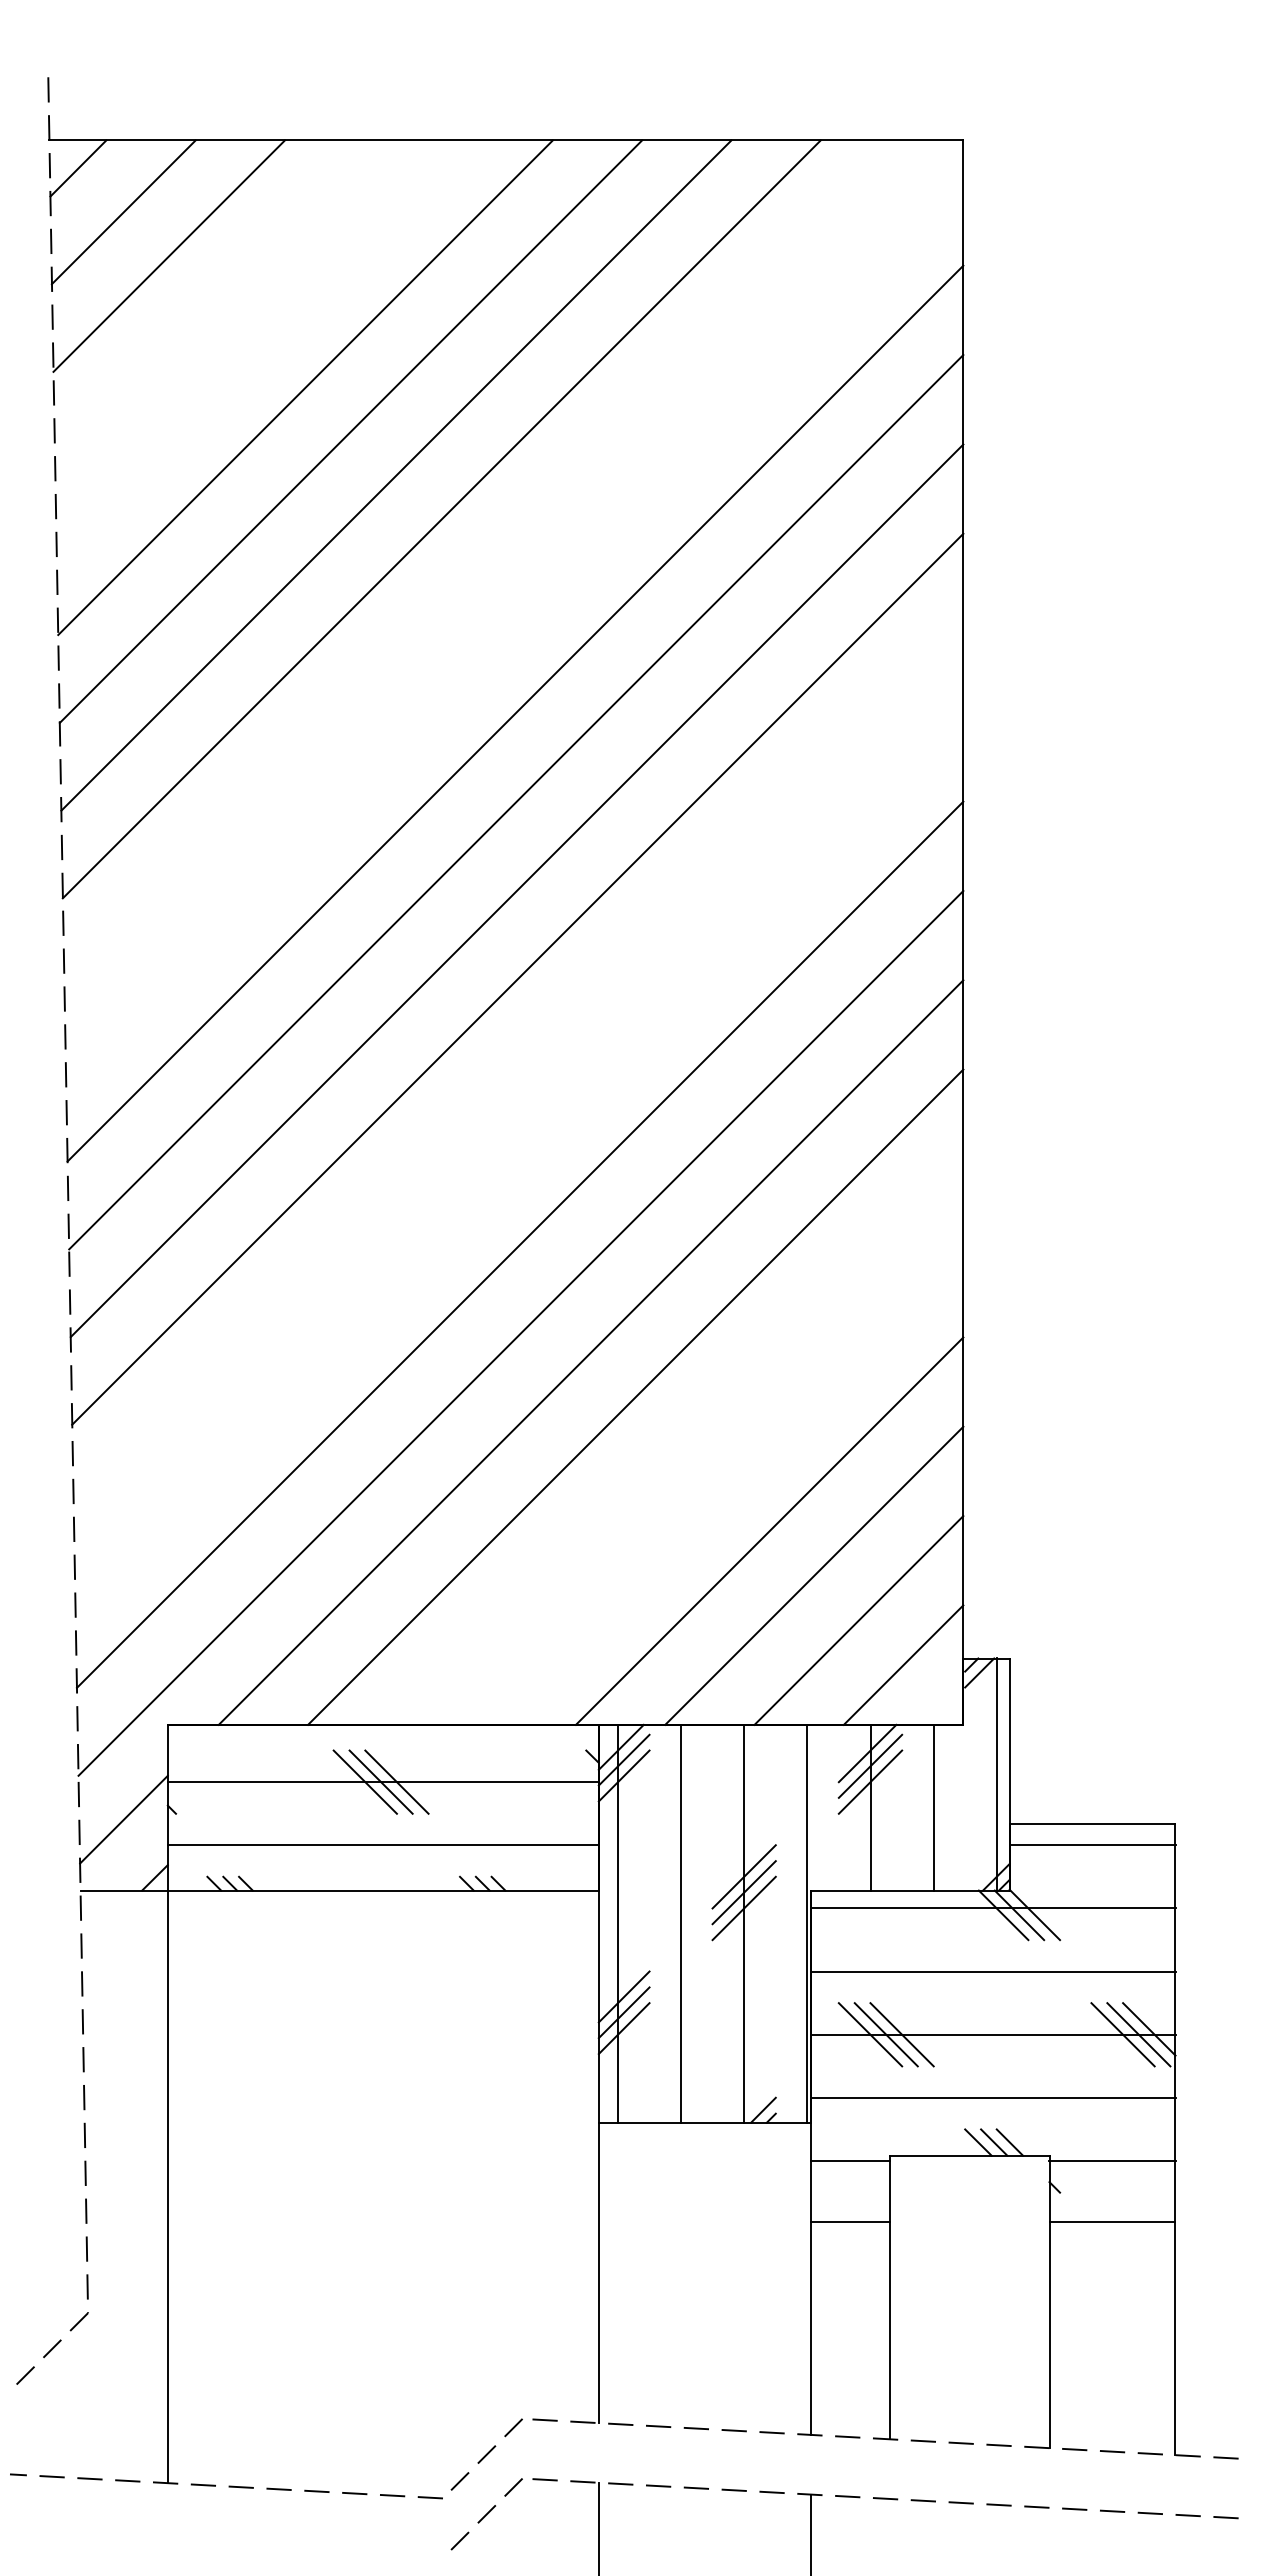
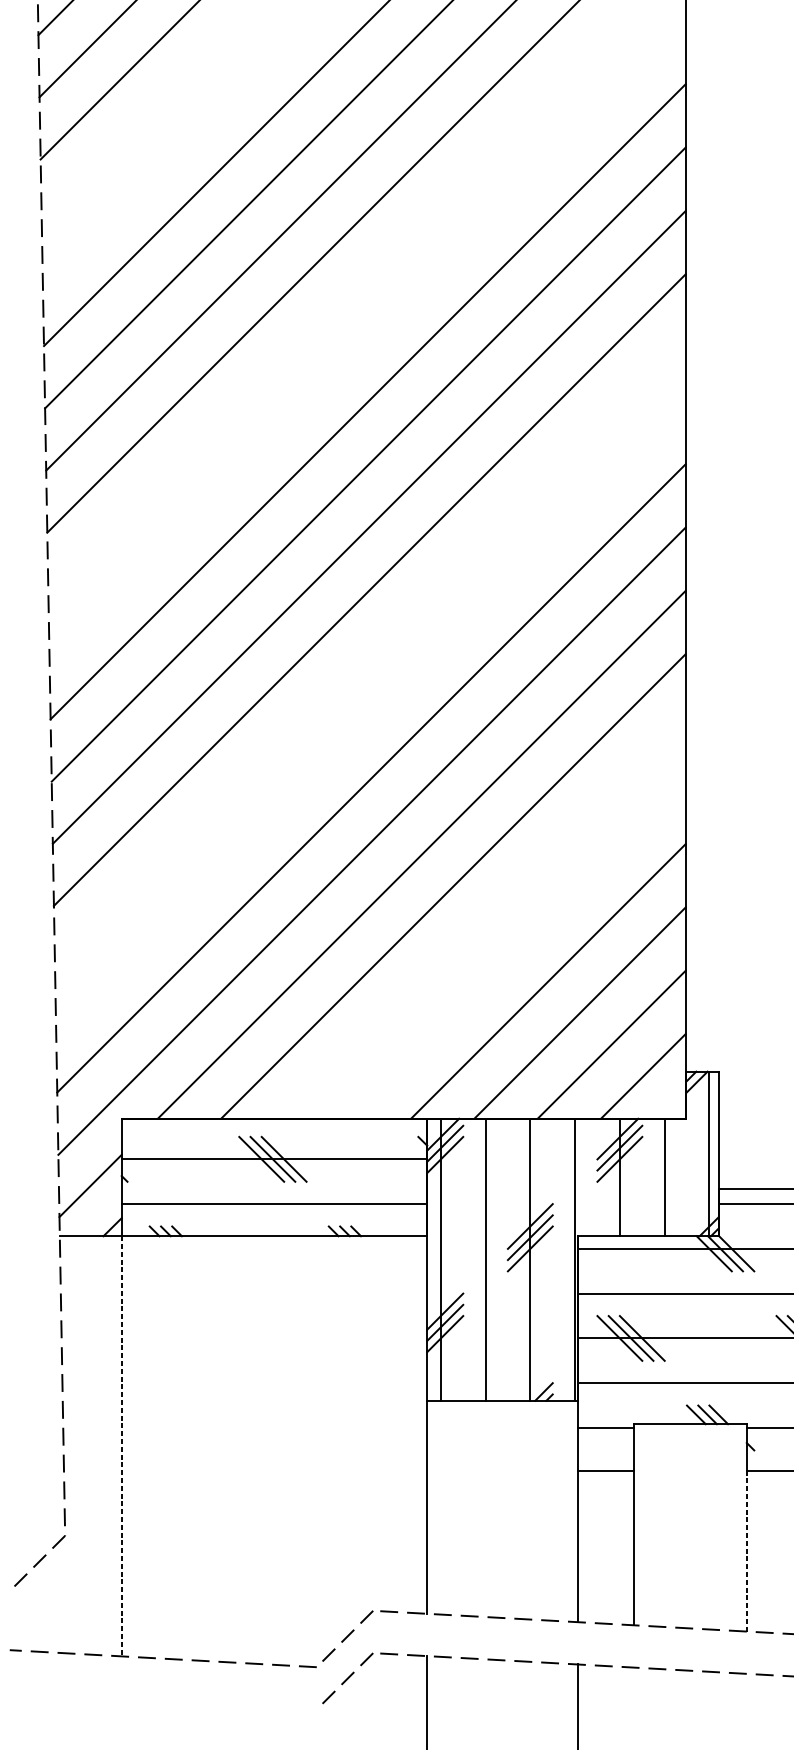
line: (167, 2187) -> (121, 1446), solid -> dashed
line: (1049, 2334) -> (746, 1550), solid -> dashed

